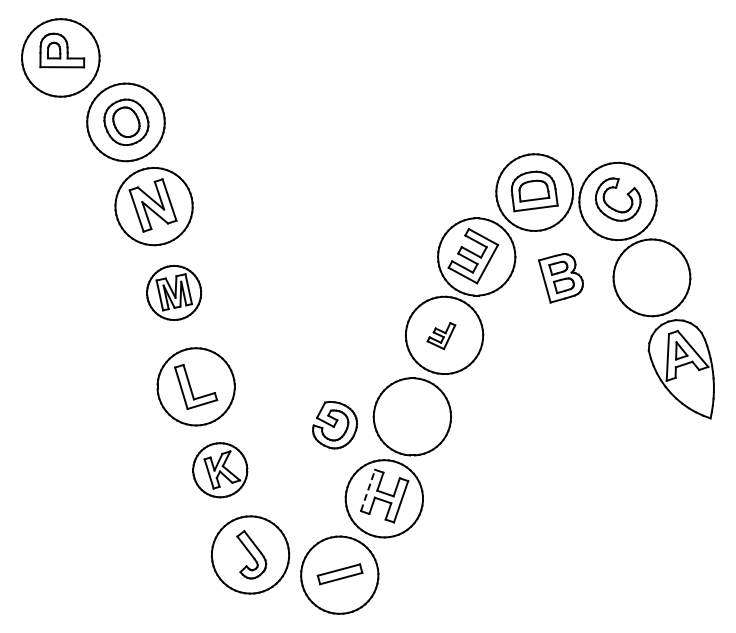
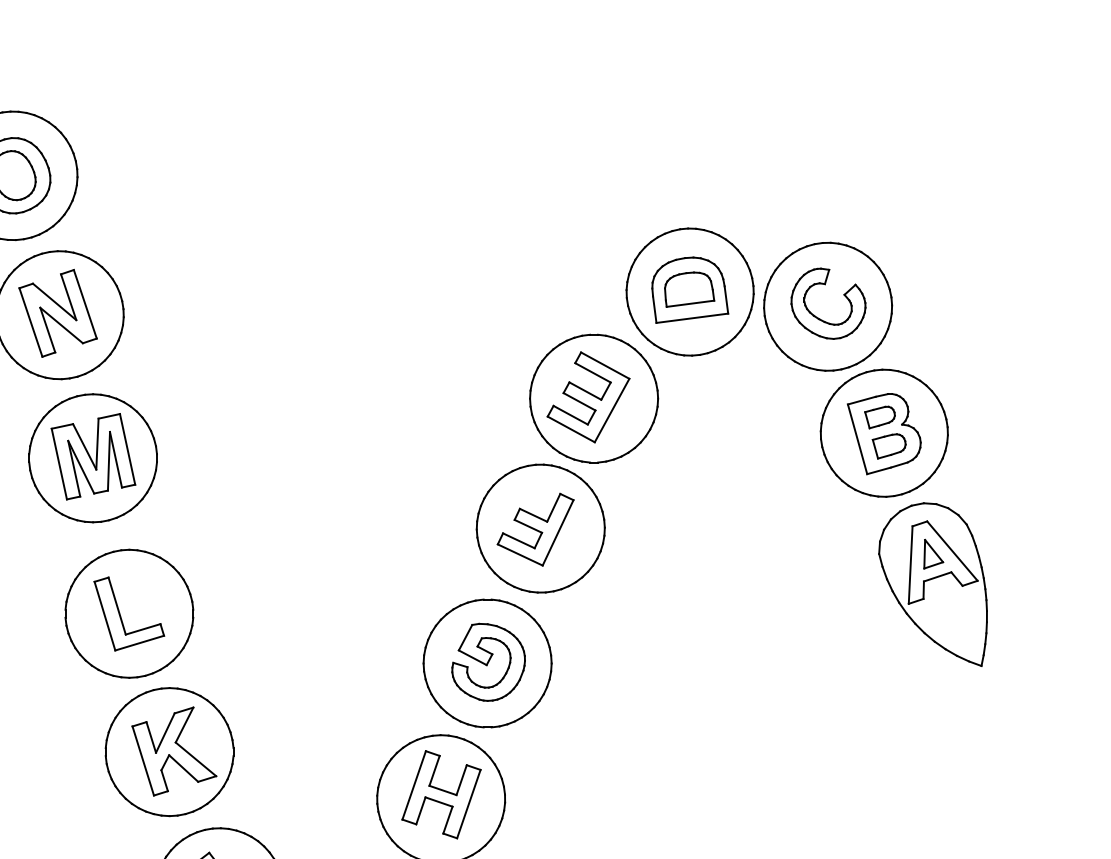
part: (560, 278) -> (883, 434), moved
part: (173, 292) -> (91, 457), size x1.43
part: (441, 335) -> (535, 528), size x1.67
part: (334, 425) -> (487, 662), moved
part: (219, 469) -> (168, 750), size x1.43
line: (368, 490) -> (414, 785), dashed -> solid

